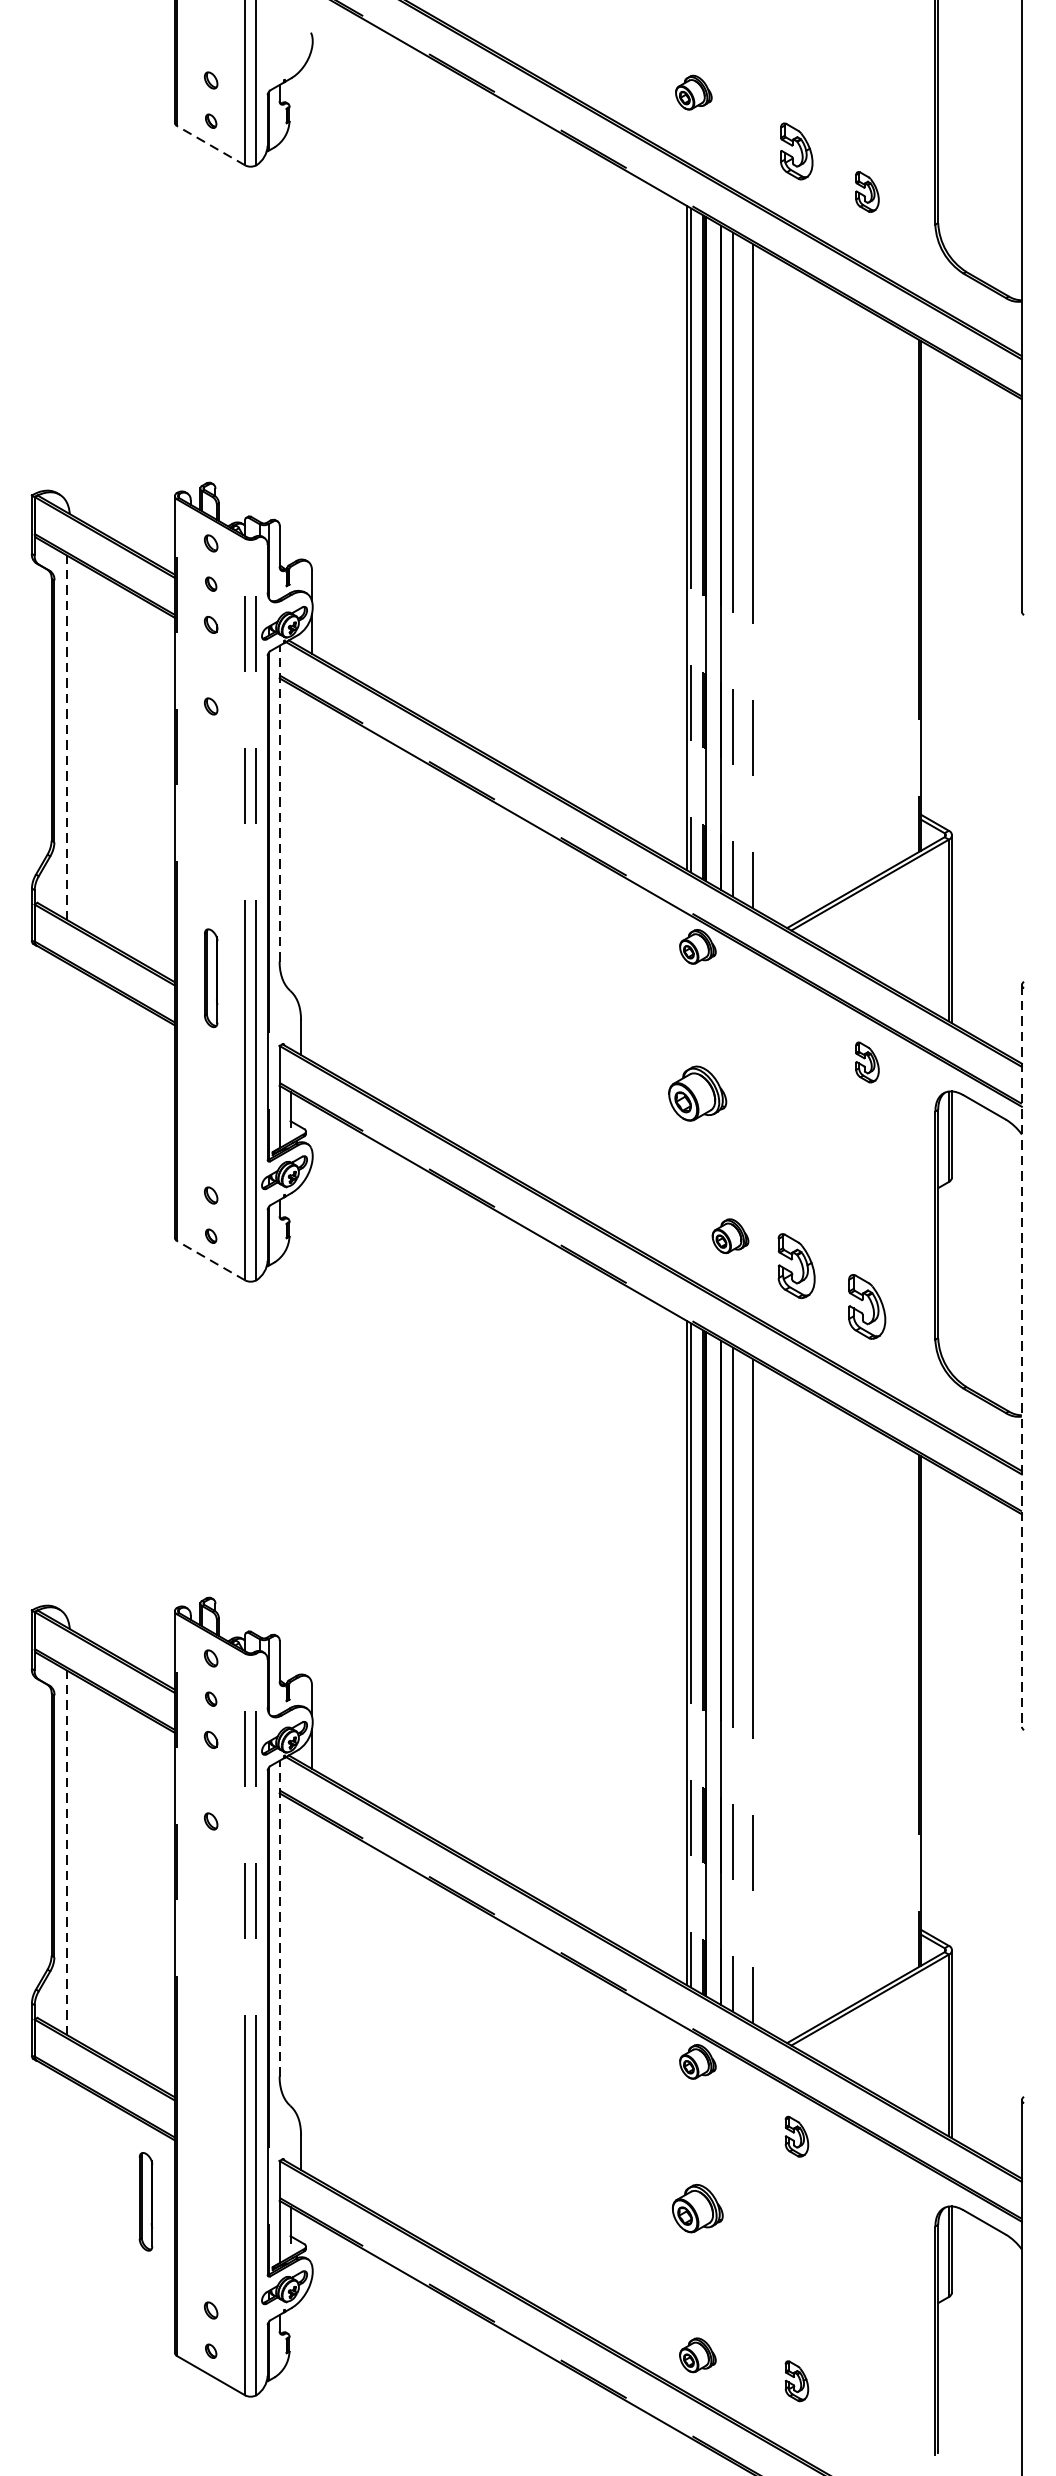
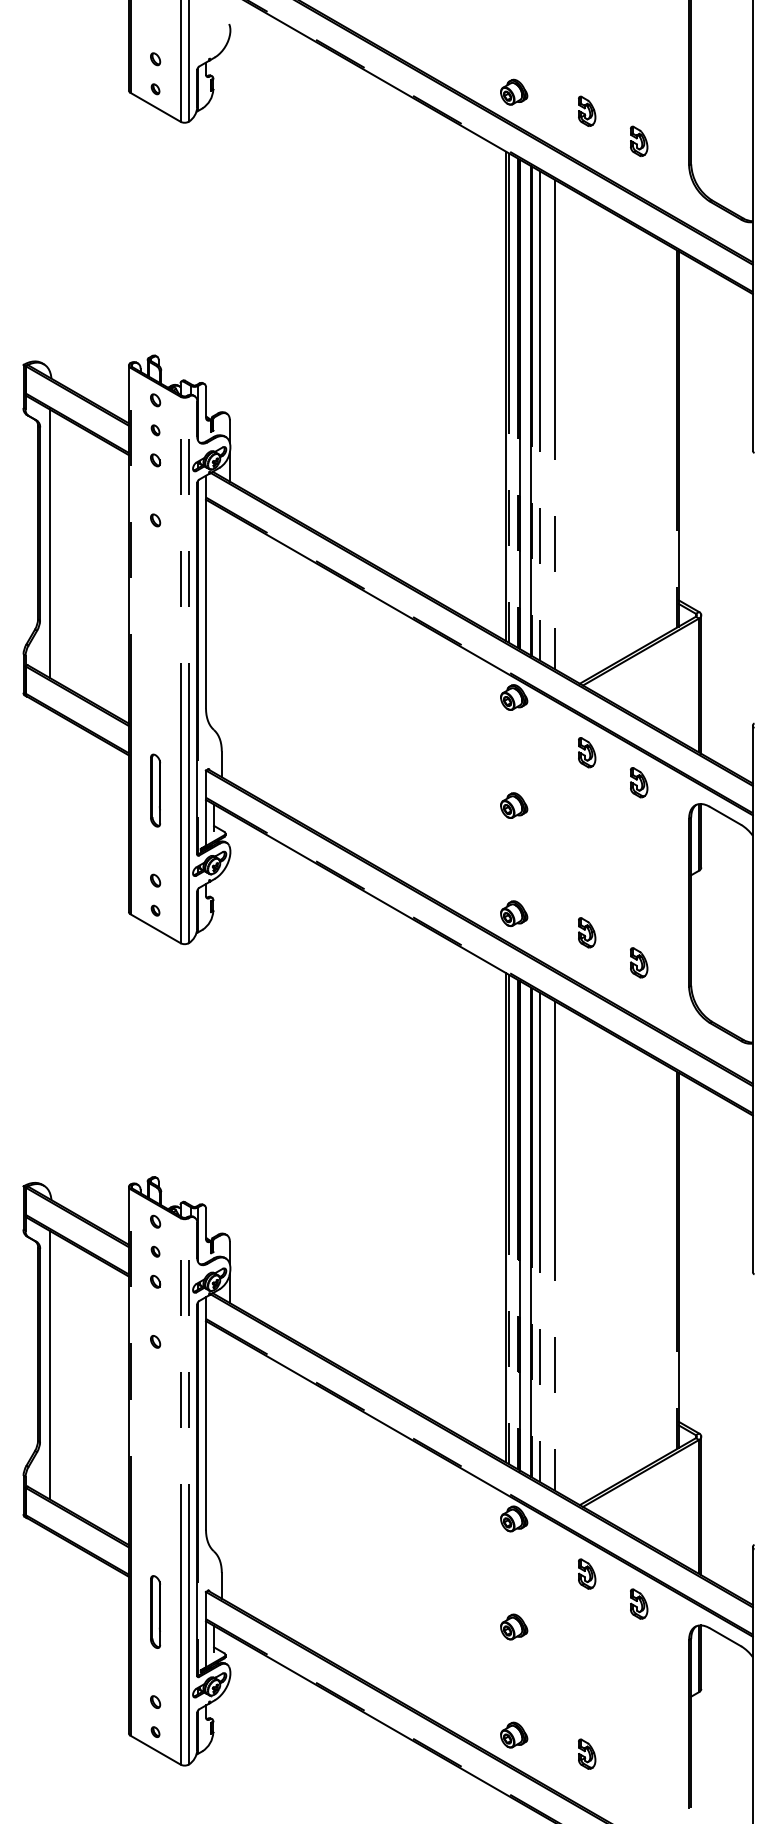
part: (694, 91) -> (514, 91), moved
line: (211, 145) -> (155, 107), dashed -> solid
part: (797, 150) -> (587, 110), size x0.71
line: (67, 737) -> (49, 543), dashed -> solid
line: (280, 802) -> (206, 591), dashed -> solid
part: (211, 978) -> (155, 790), moved
part: (797, 1021) -> (587, 752), added
part: (698, 1093) -> (514, 805), size x0.62
part: (730, 1235) -> (514, 913), moved
line: (211, 1260) -> (155, 928), dashed -> solid
part: (797, 1265) -> (587, 932), size x0.62
part: (868, 1306) -> (639, 962), size x0.62
line: (1021, 1356) -> (752, 999), dashed -> solid
line: (67, 1852) -> (49, 1364), dashed -> solid
line: (280, 1917) -> (206, 1412), dashed -> solid
part: (868, 2176) -> (639, 1603), added
part: (145, 2201) -> (155, 1611), moved
part: (698, 2207) -> (514, 1626), size x0.71

